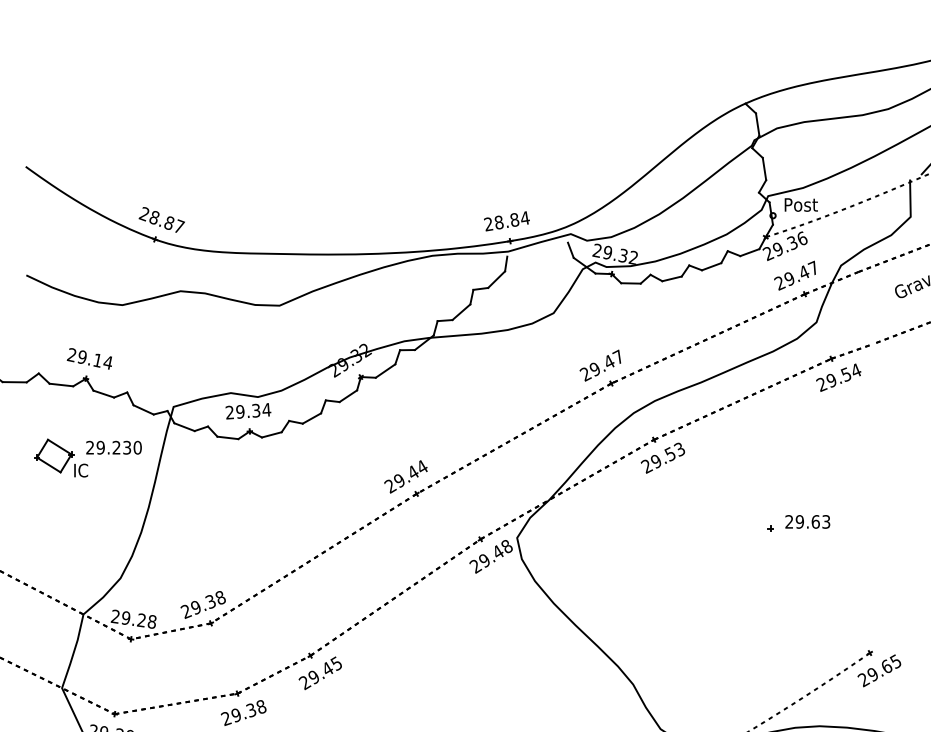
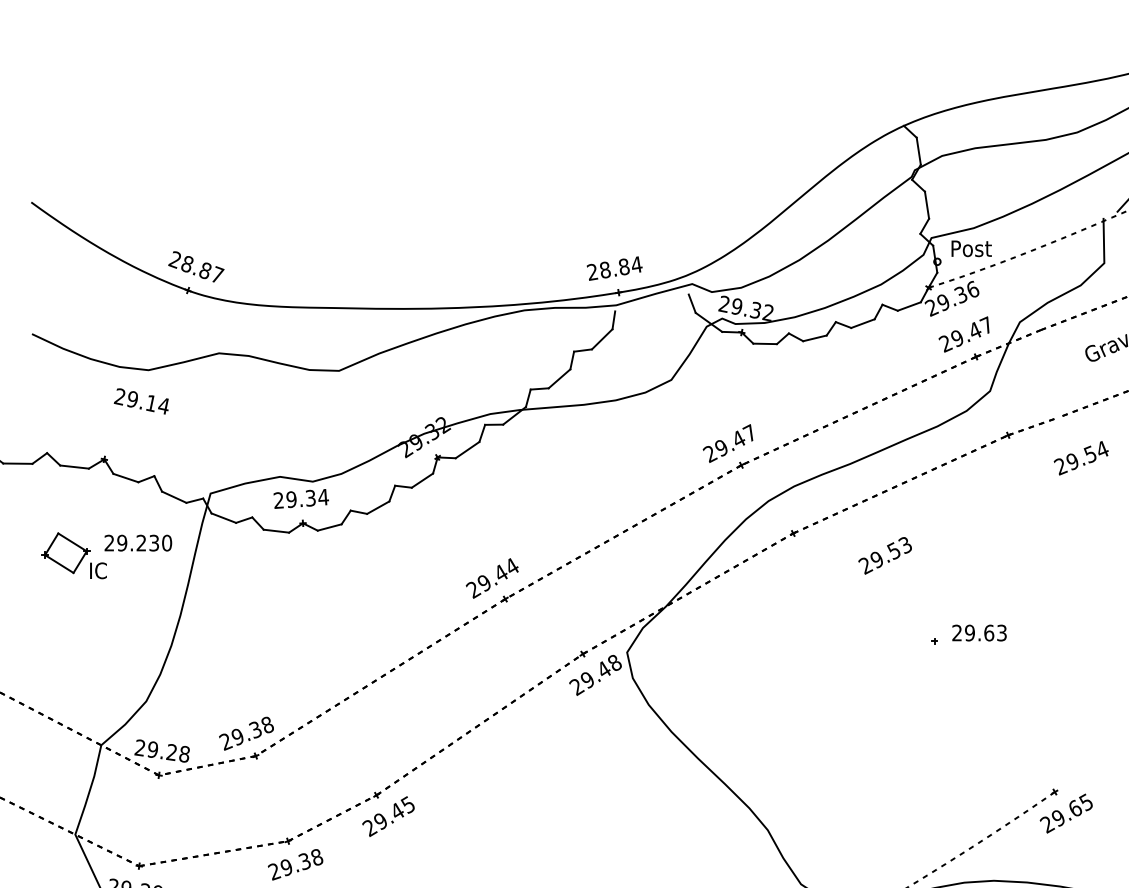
text: (88, 358) -> (140, 400), moved
text: (838, 377) -> (1081, 457), moved
text: (662, 457) -> (884, 554), moved

